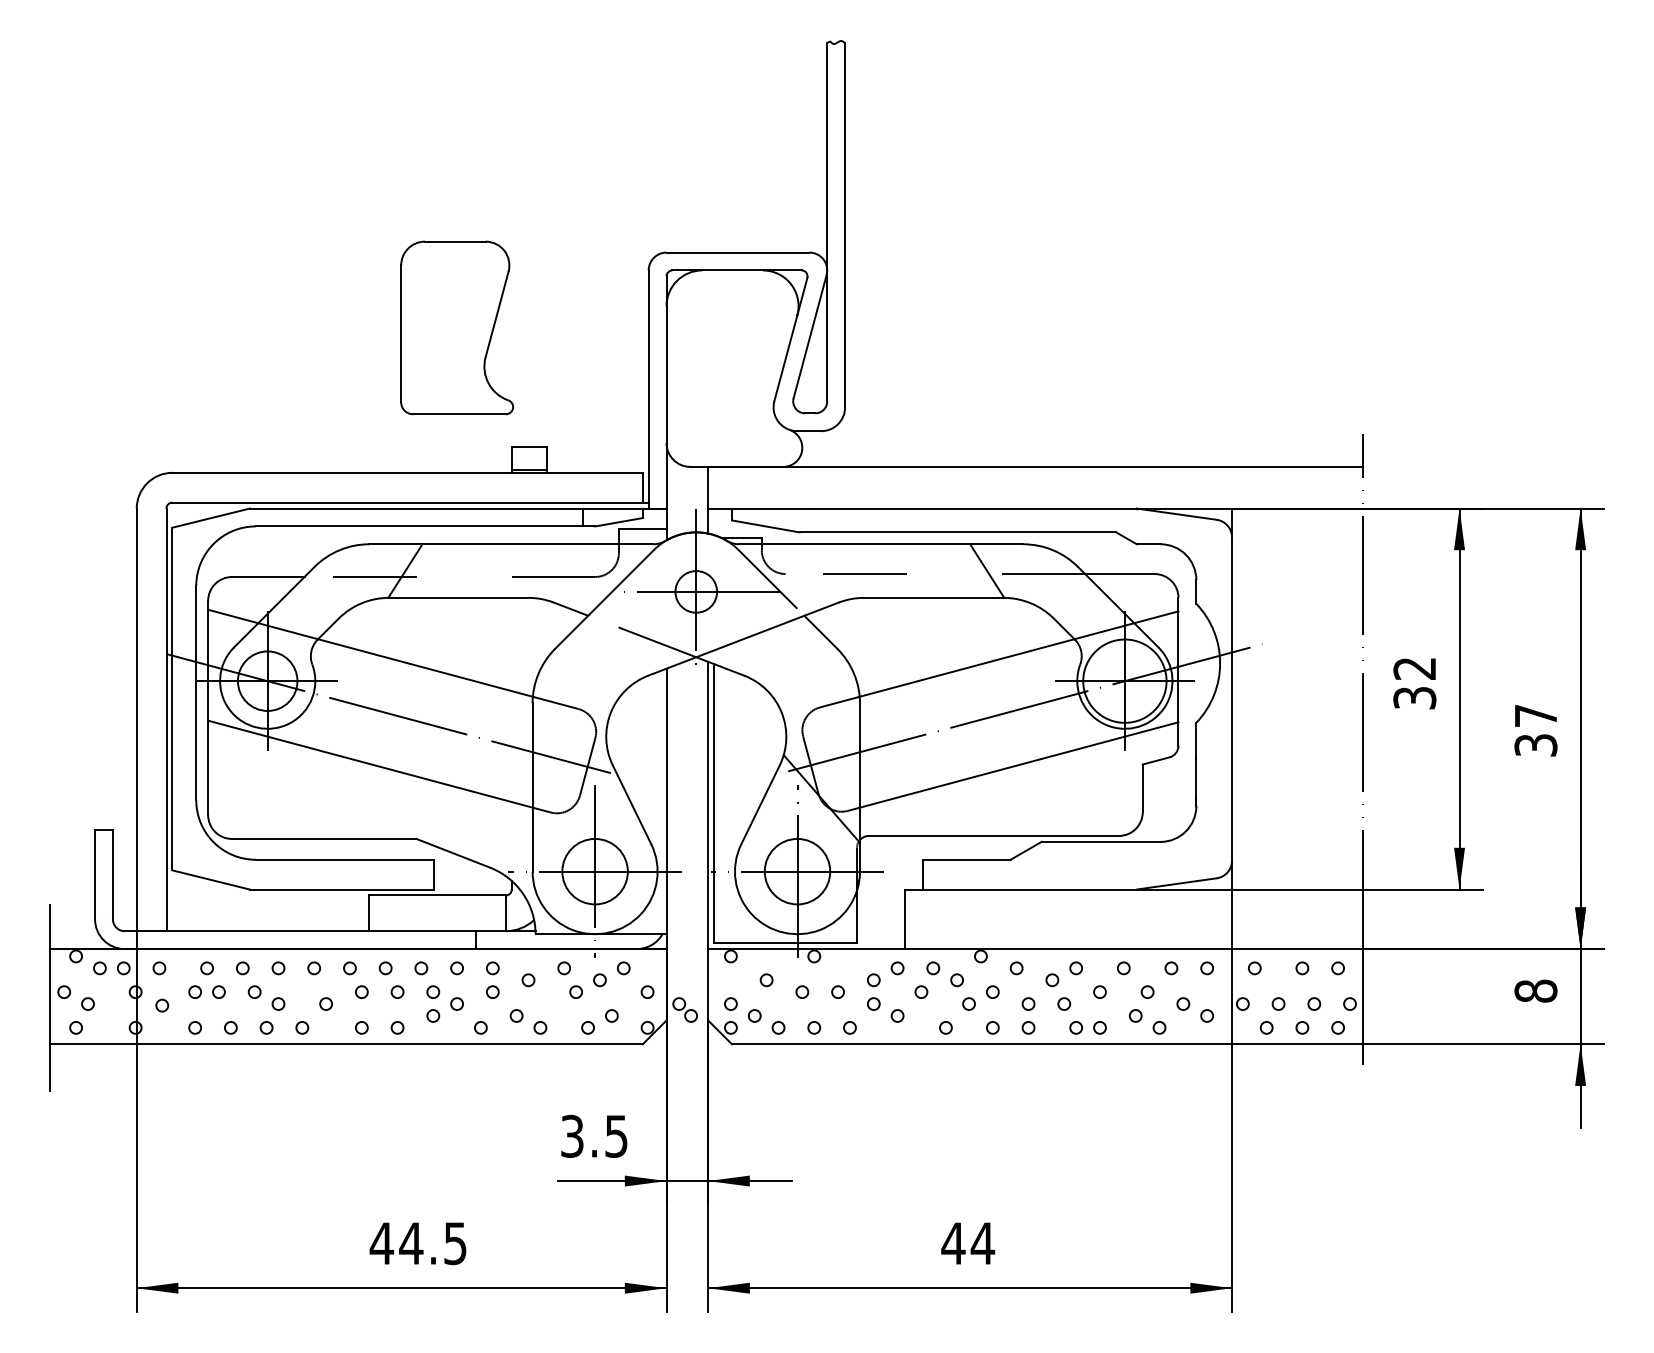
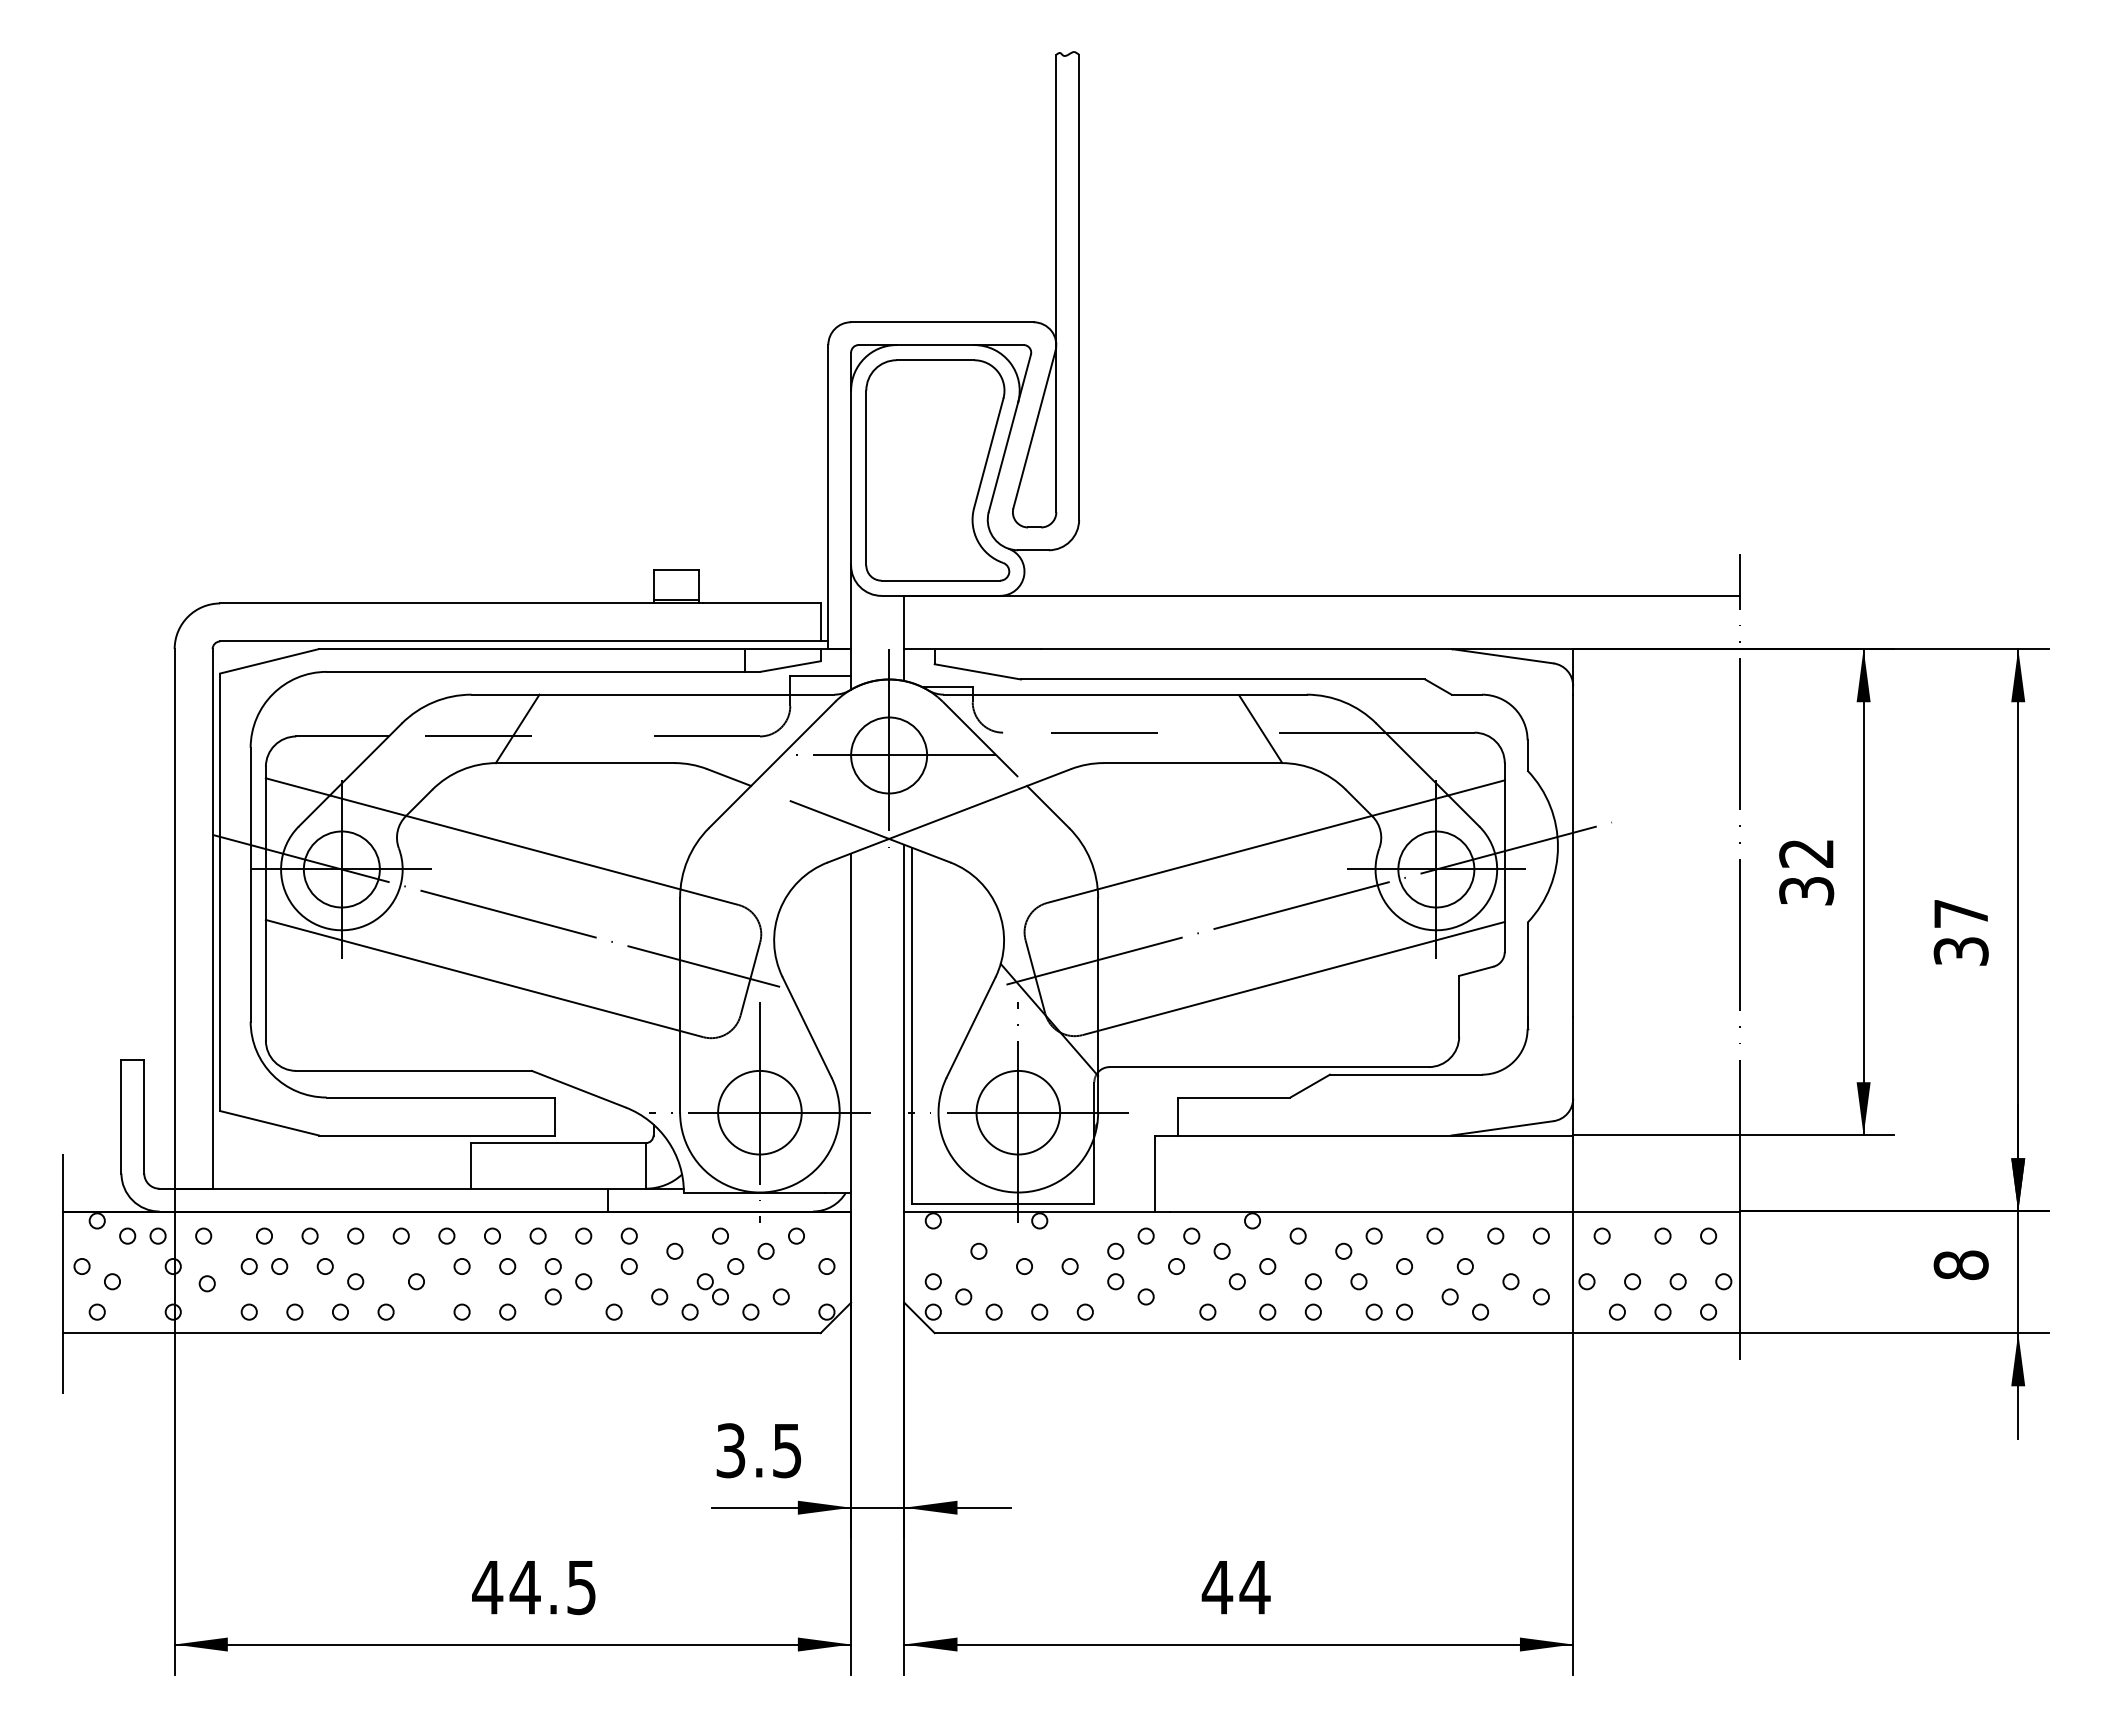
part: (456, 327) -> (937, 470), moved
circle: (696, 591) -> (889, 755), size x1.43
circle: (1125, 681) -> (1436, 869), size x0.71
part: (684, 1010) -> (712, 1289), moved

